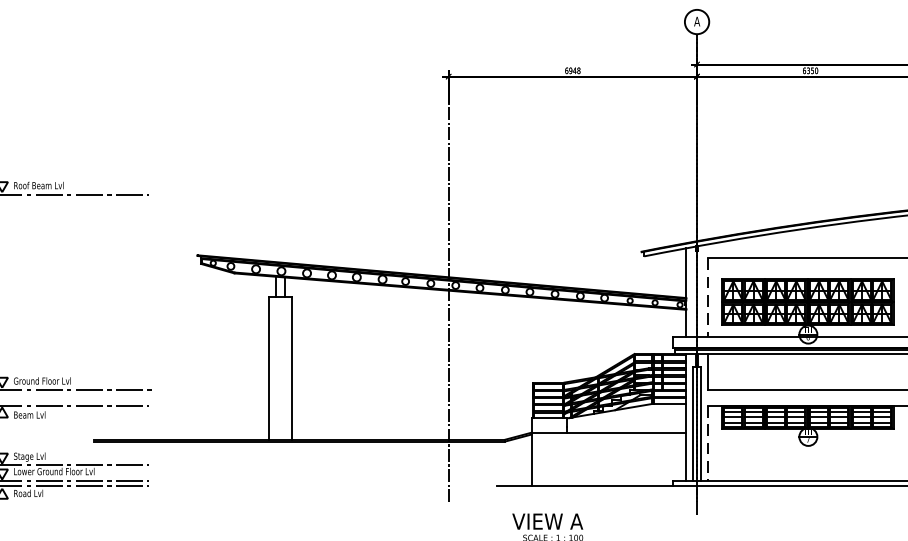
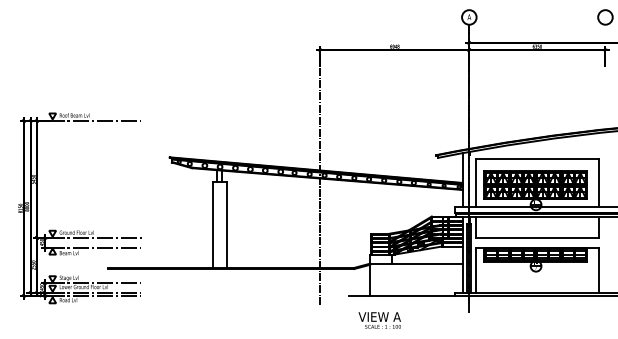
line: (707, 297) -> (475, 182), dashed -> solid
line: (707, 444) -> (475, 270), dashed -> solid

